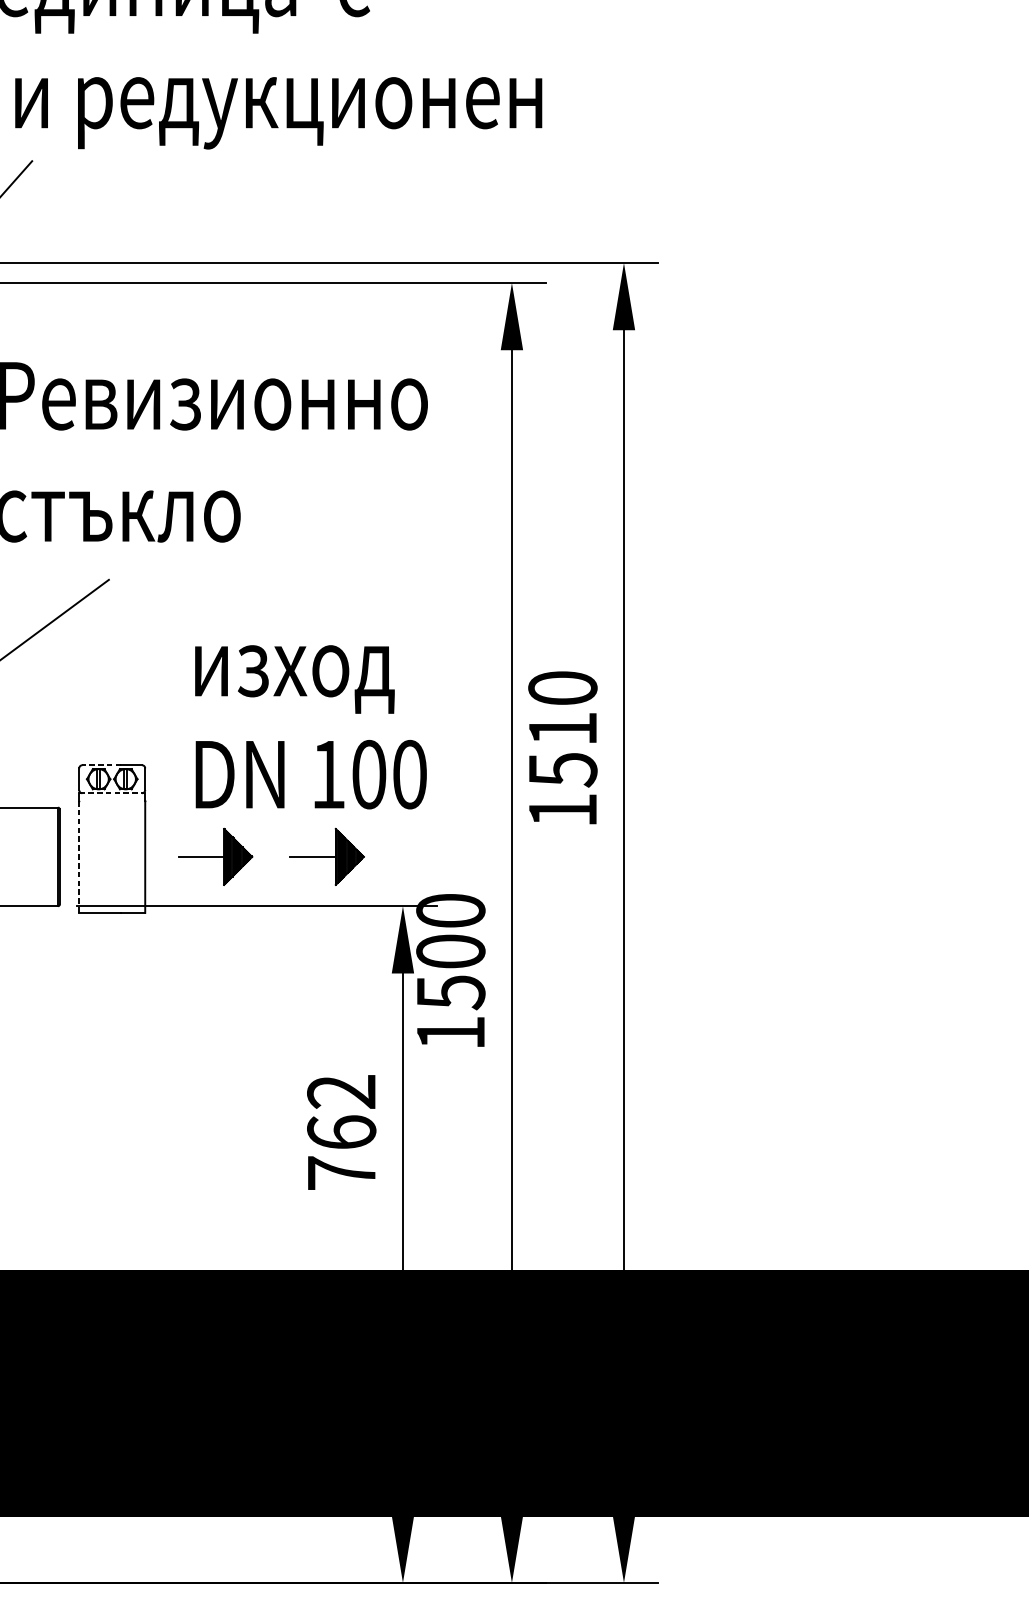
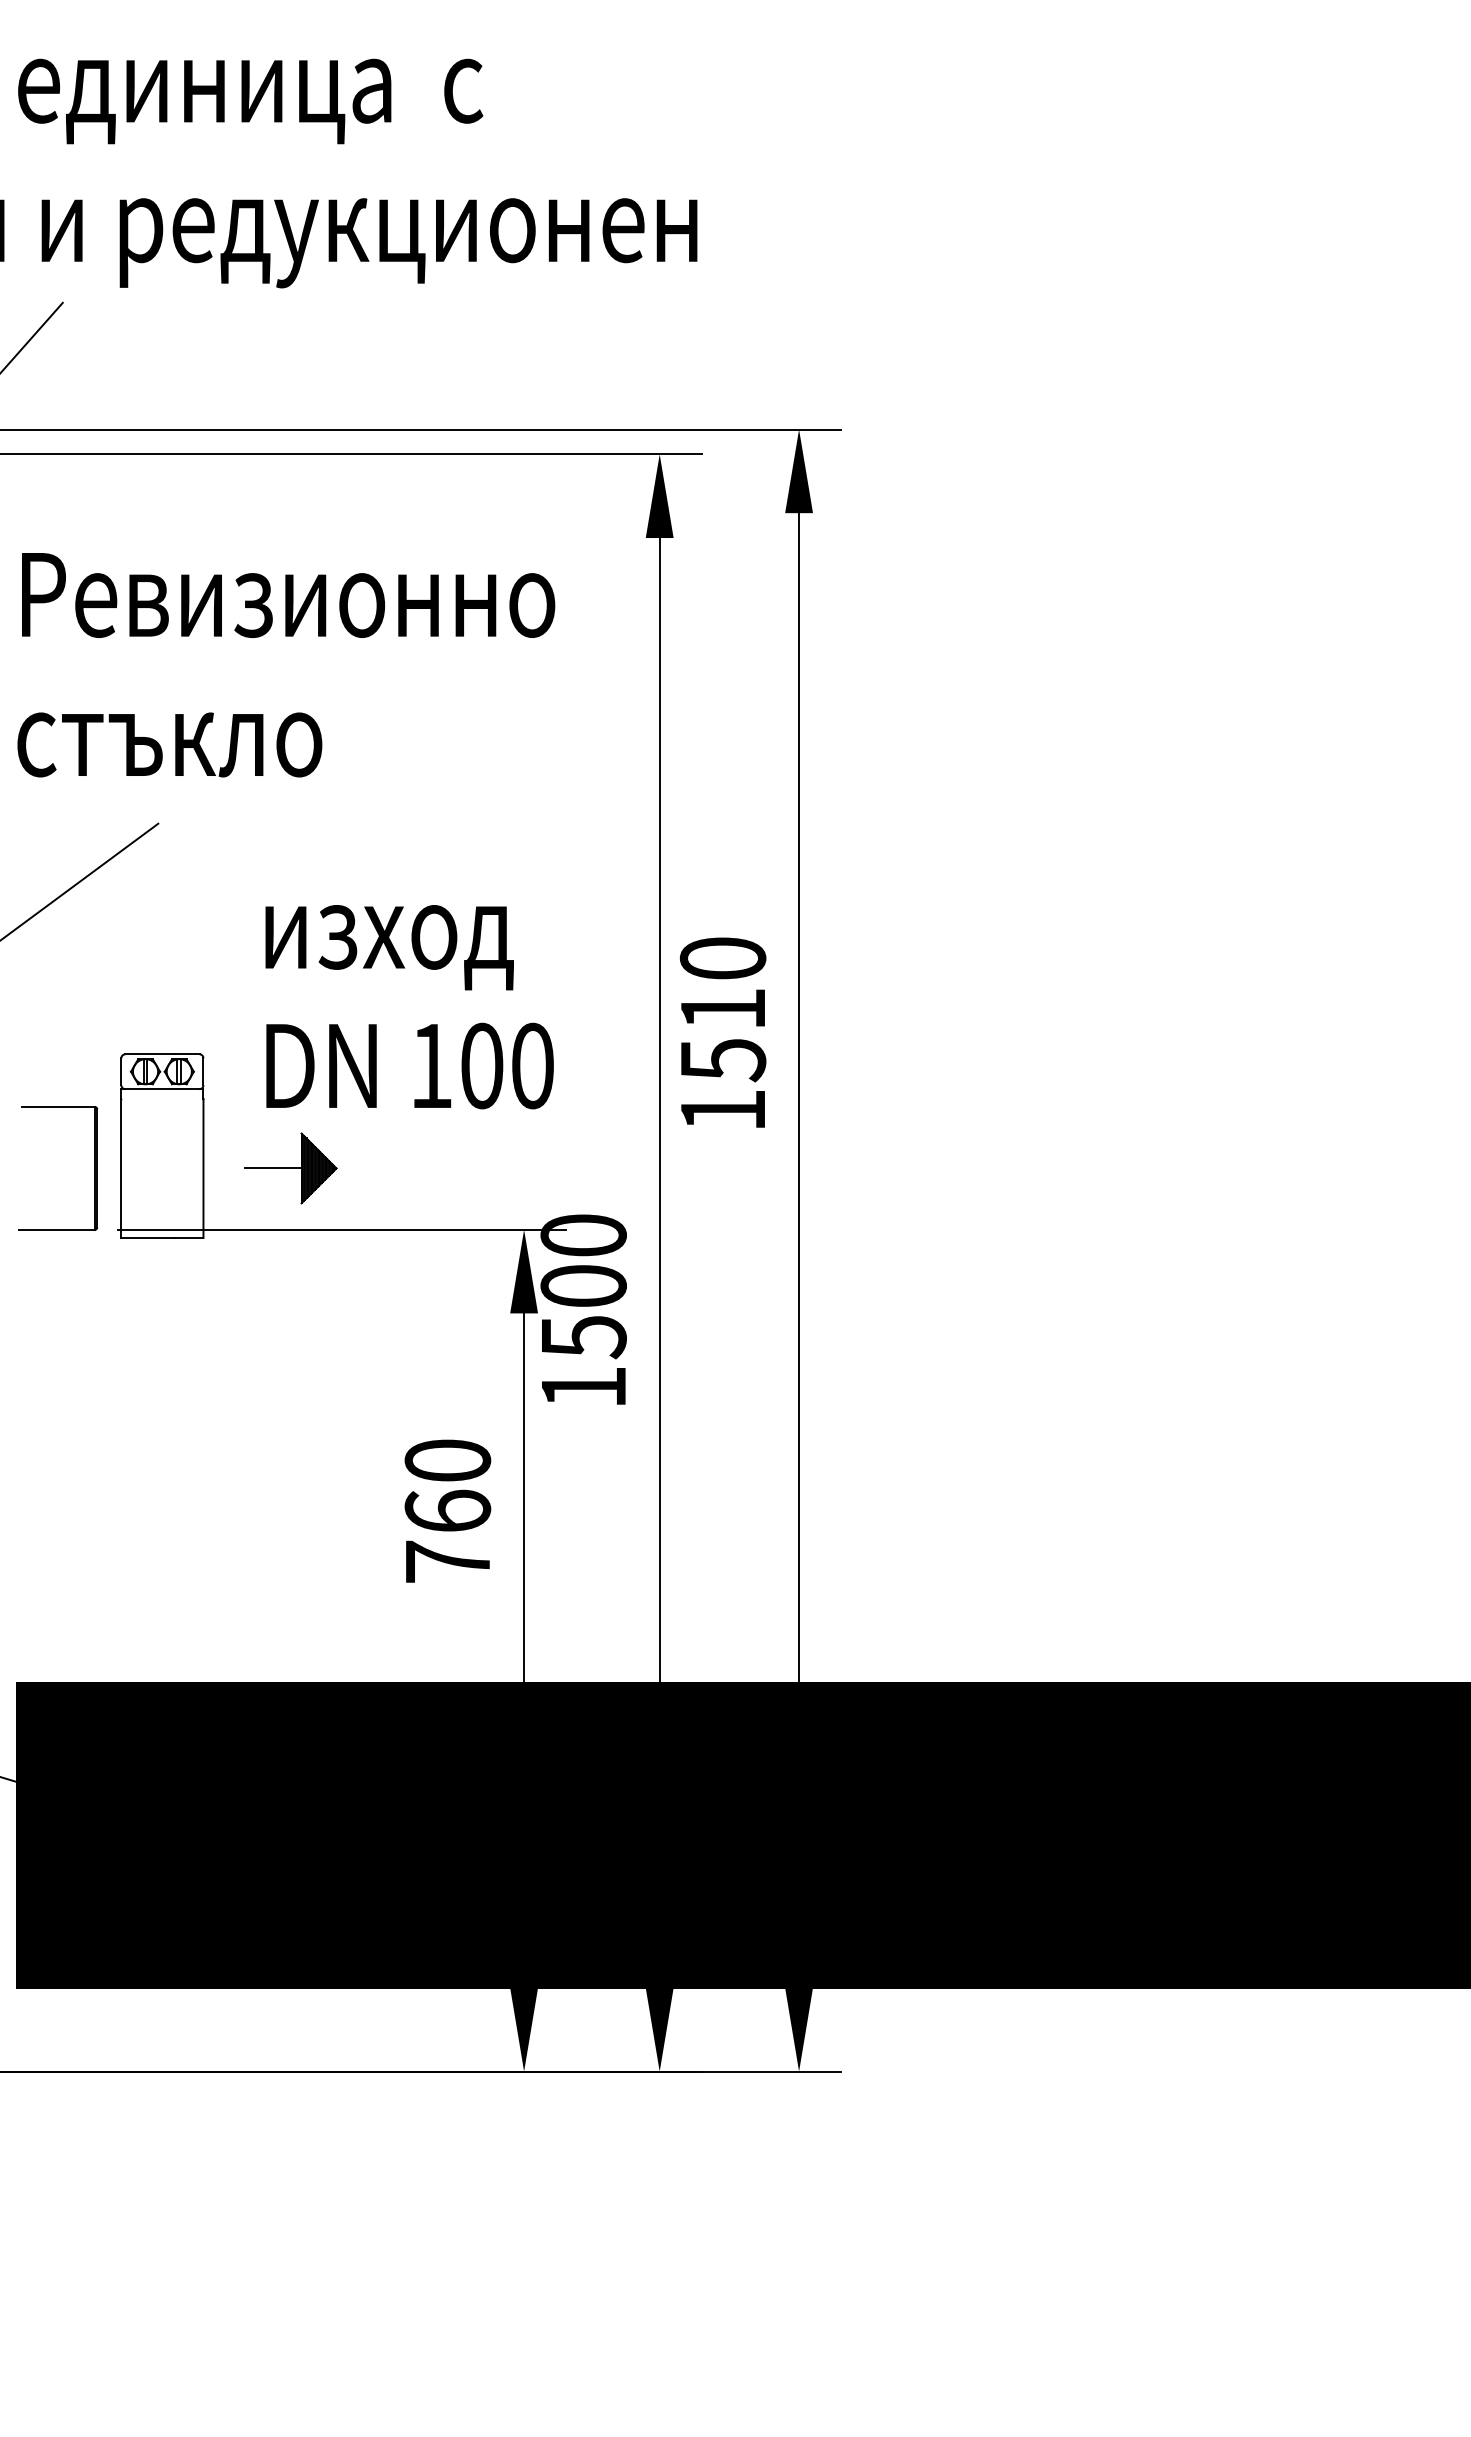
line: (101, 765) -> (148, 1054), dashed -> solid
line: (112, 793) -> (162, 1089), dashed -> solid
line: (79, 857) -> (121, 1168), dashed -> solid
part: (326, 857) -> (429, 1168), removed
text: (341, 1091) -> (447, 1460), 762 -> 760

